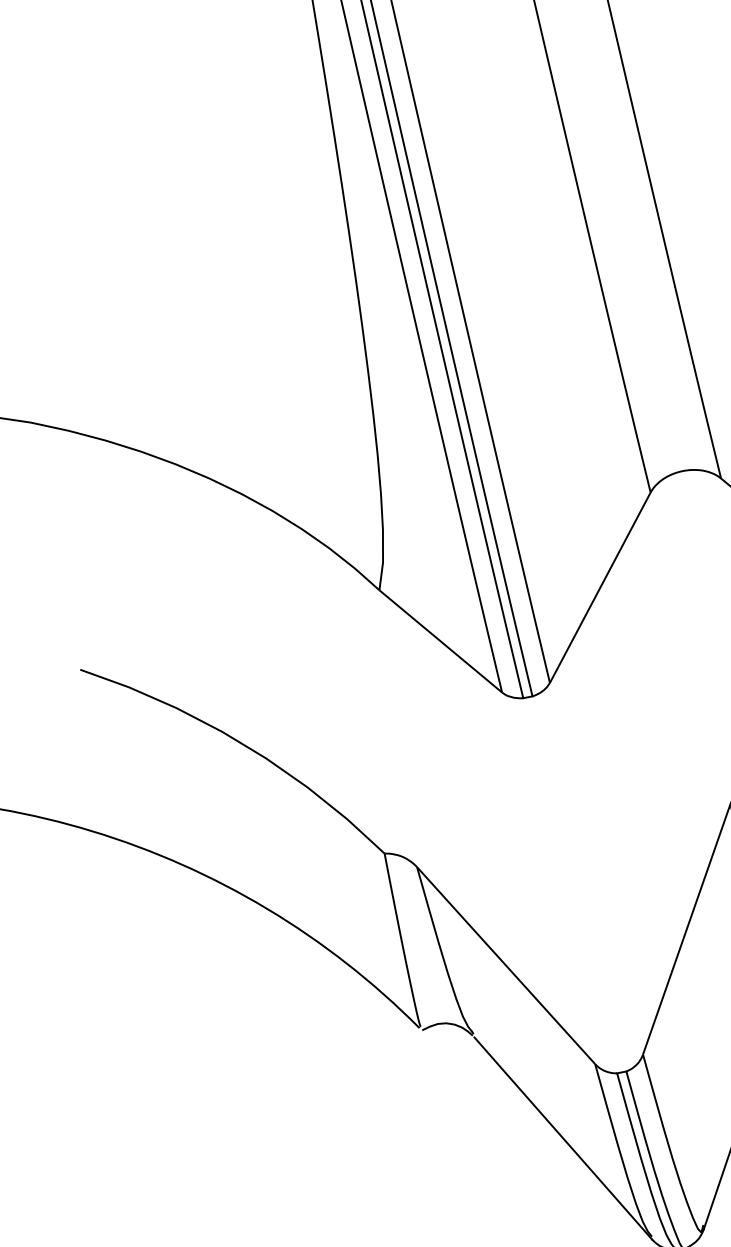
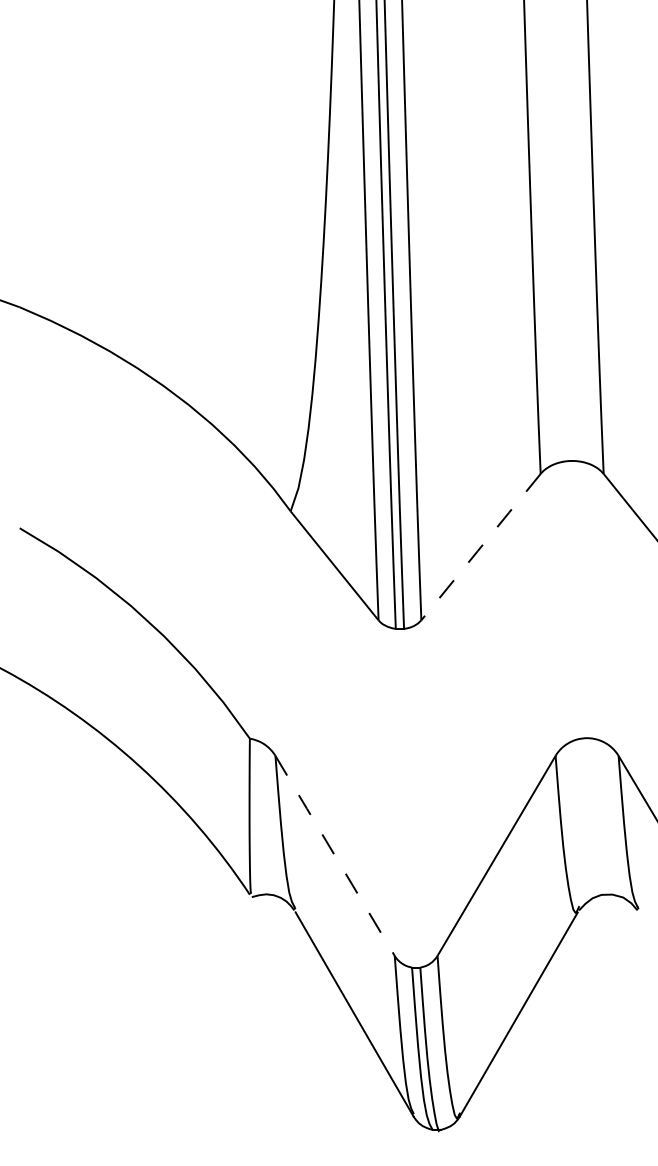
line: (599, 588) -> (480, 547), solid -> dashed
line: (506, 966) -> (335, 856), solid -> dashed

